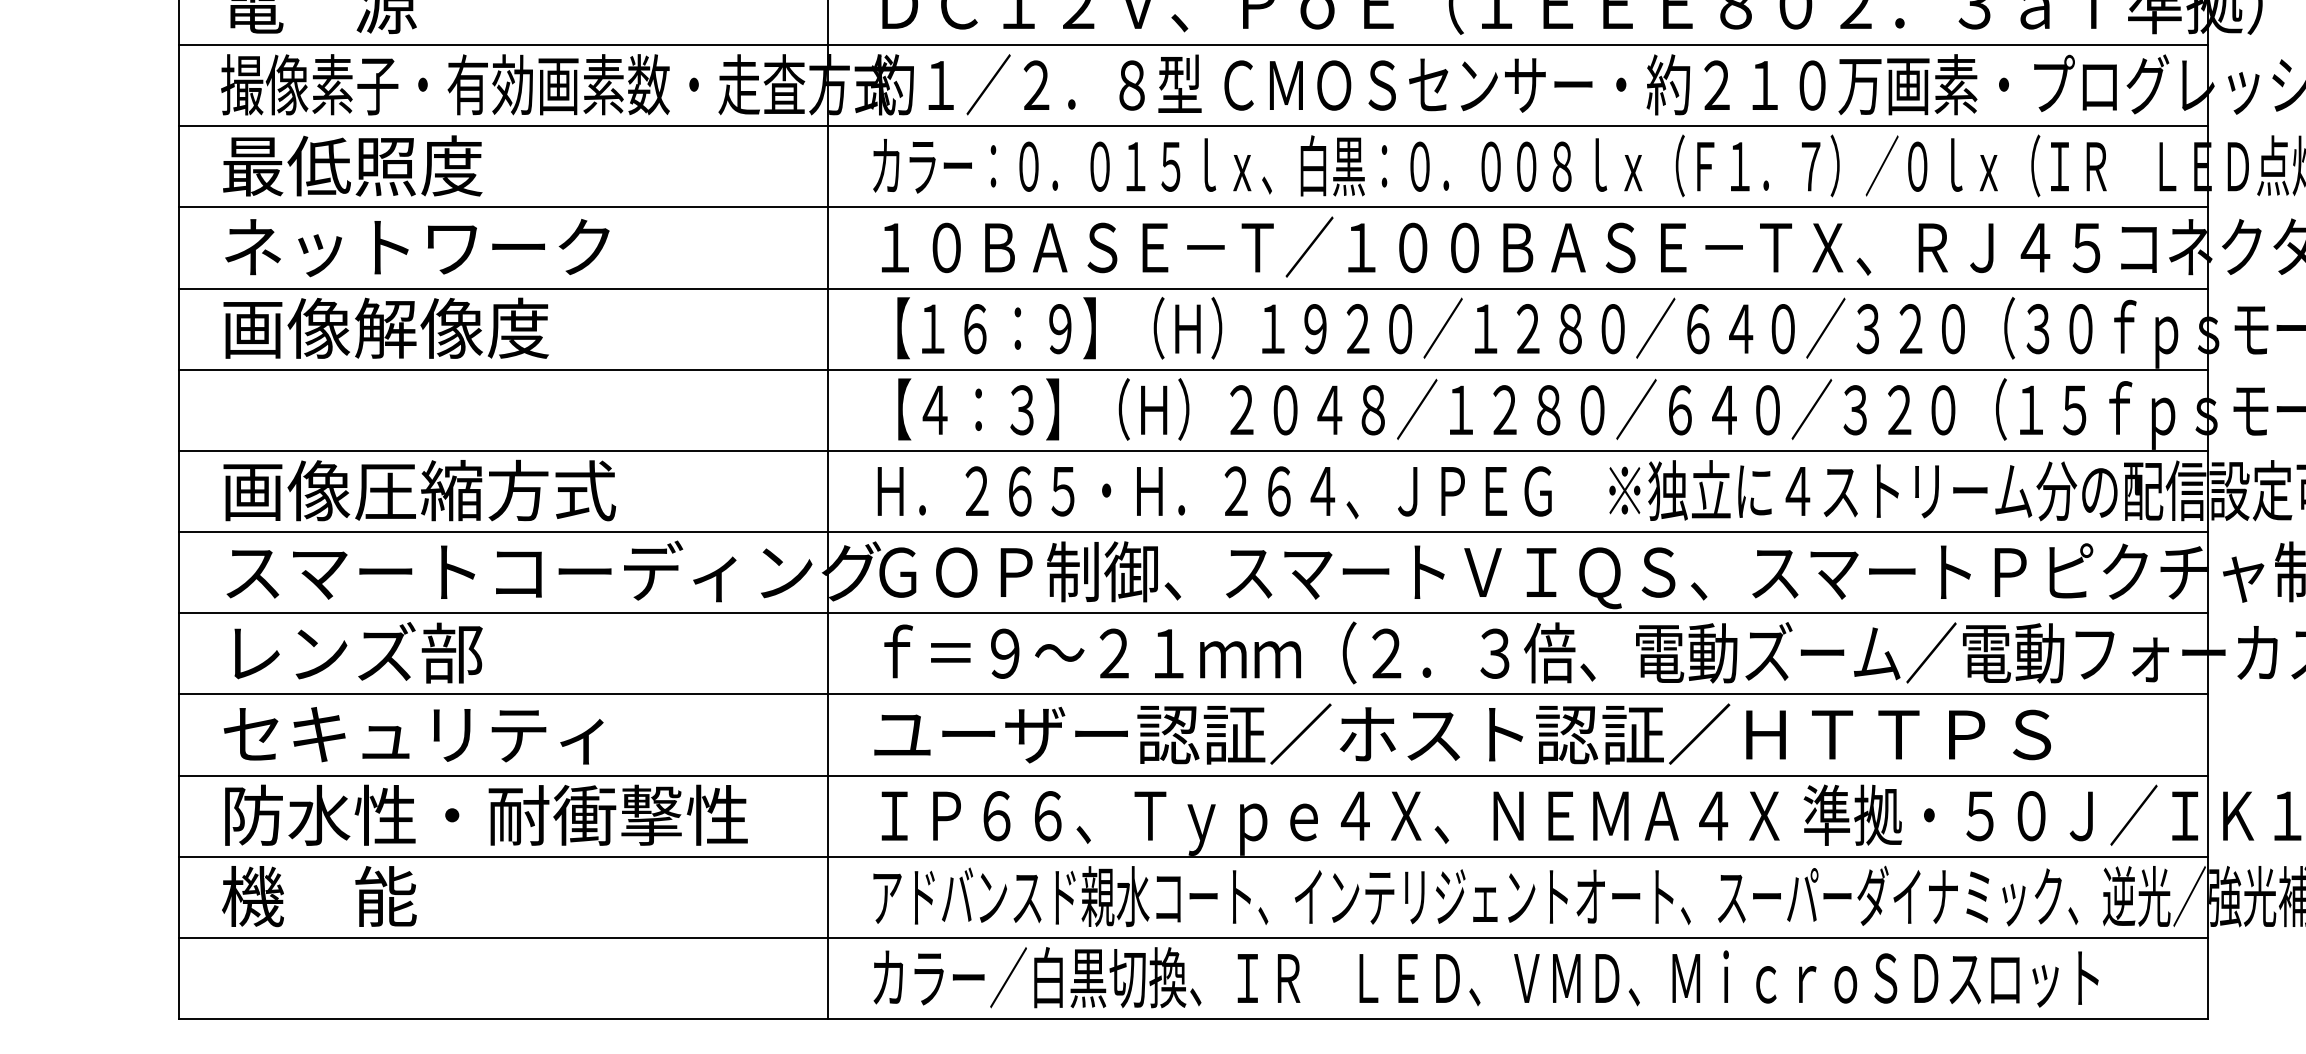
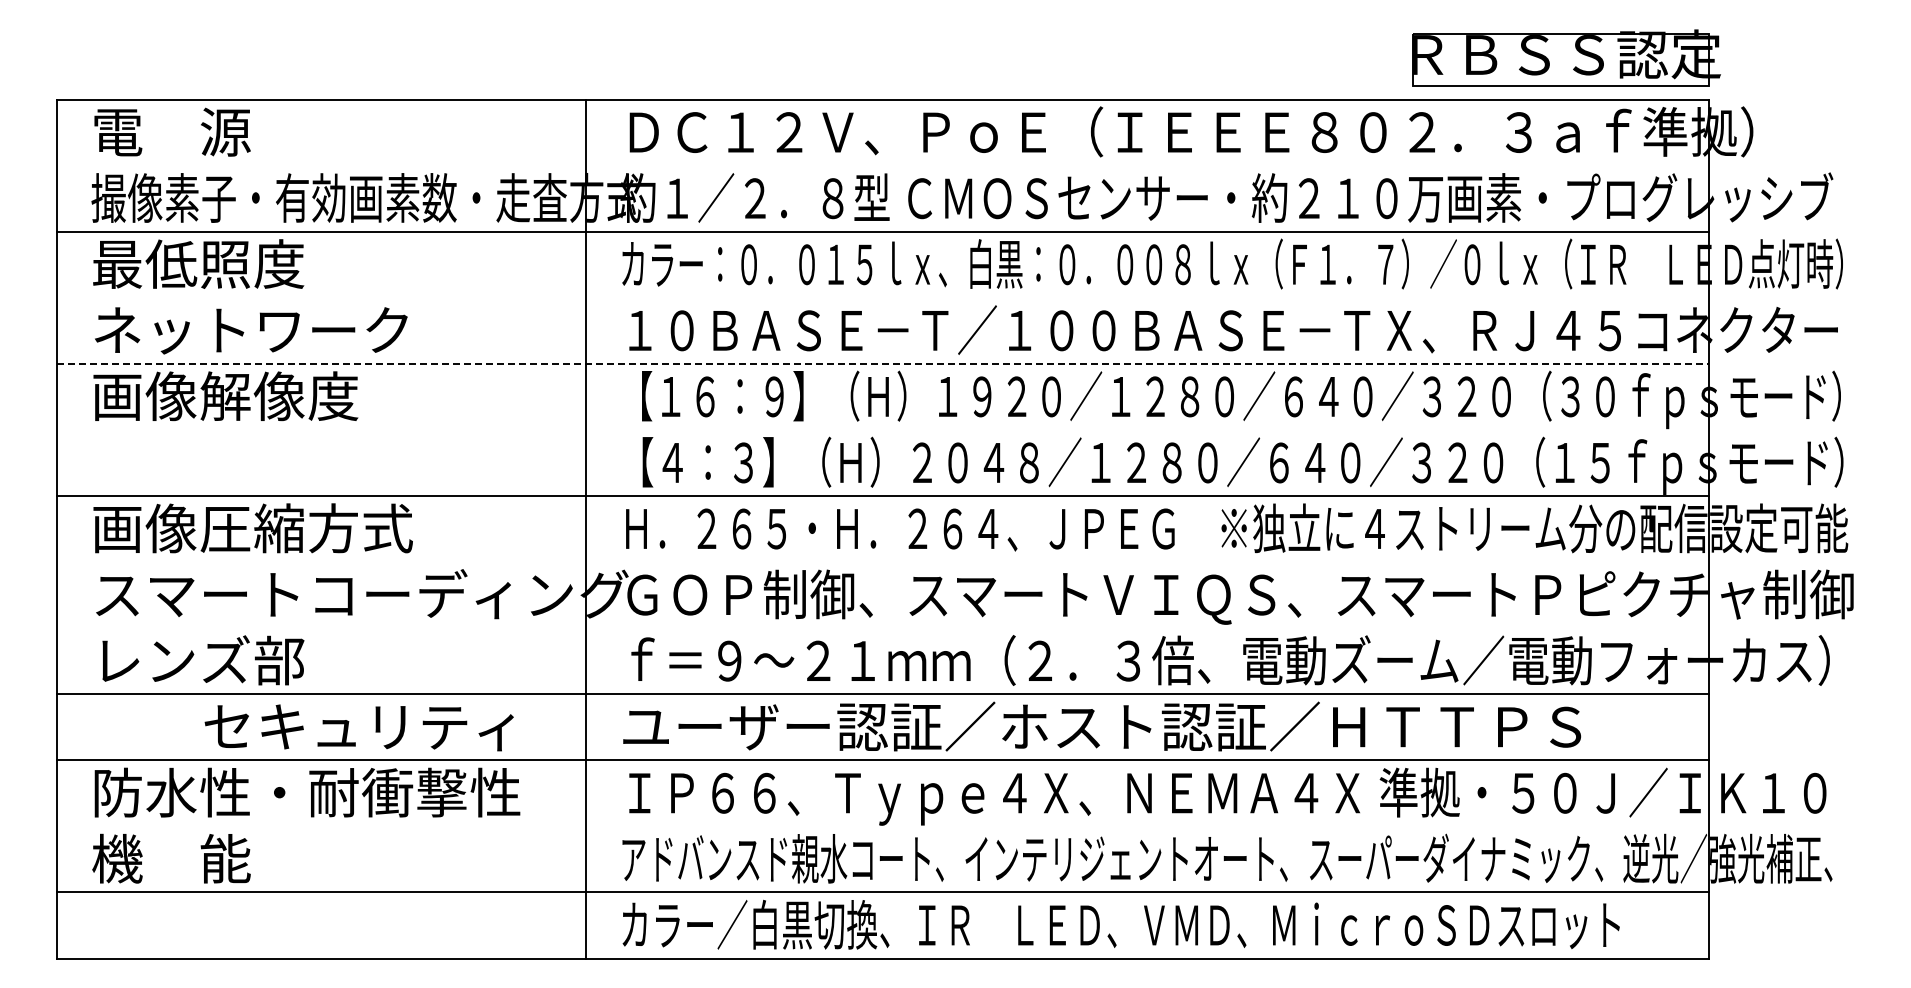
line: (1194, 44) -> (883, 165), removed
line: (1194, 207) -> (883, 297), removed
line: (1194, 288) -> (883, 363), solid -> dashed
line: (1194, 369) -> (883, 429), removed
line: (1194, 532) -> (883, 562), removed
line: (1194, 613) -> (883, 628), removed
text: (412, 735) -> (358, 727), moved
line: (1194, 856) -> (883, 826), removed

